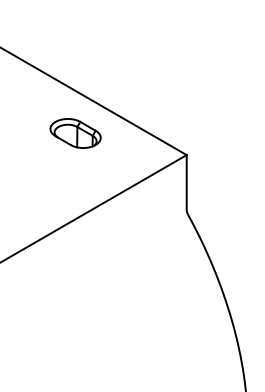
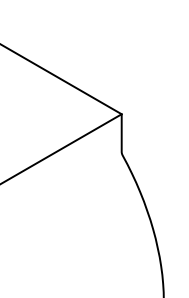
part: (74, 133) -> (44, 99), removed

